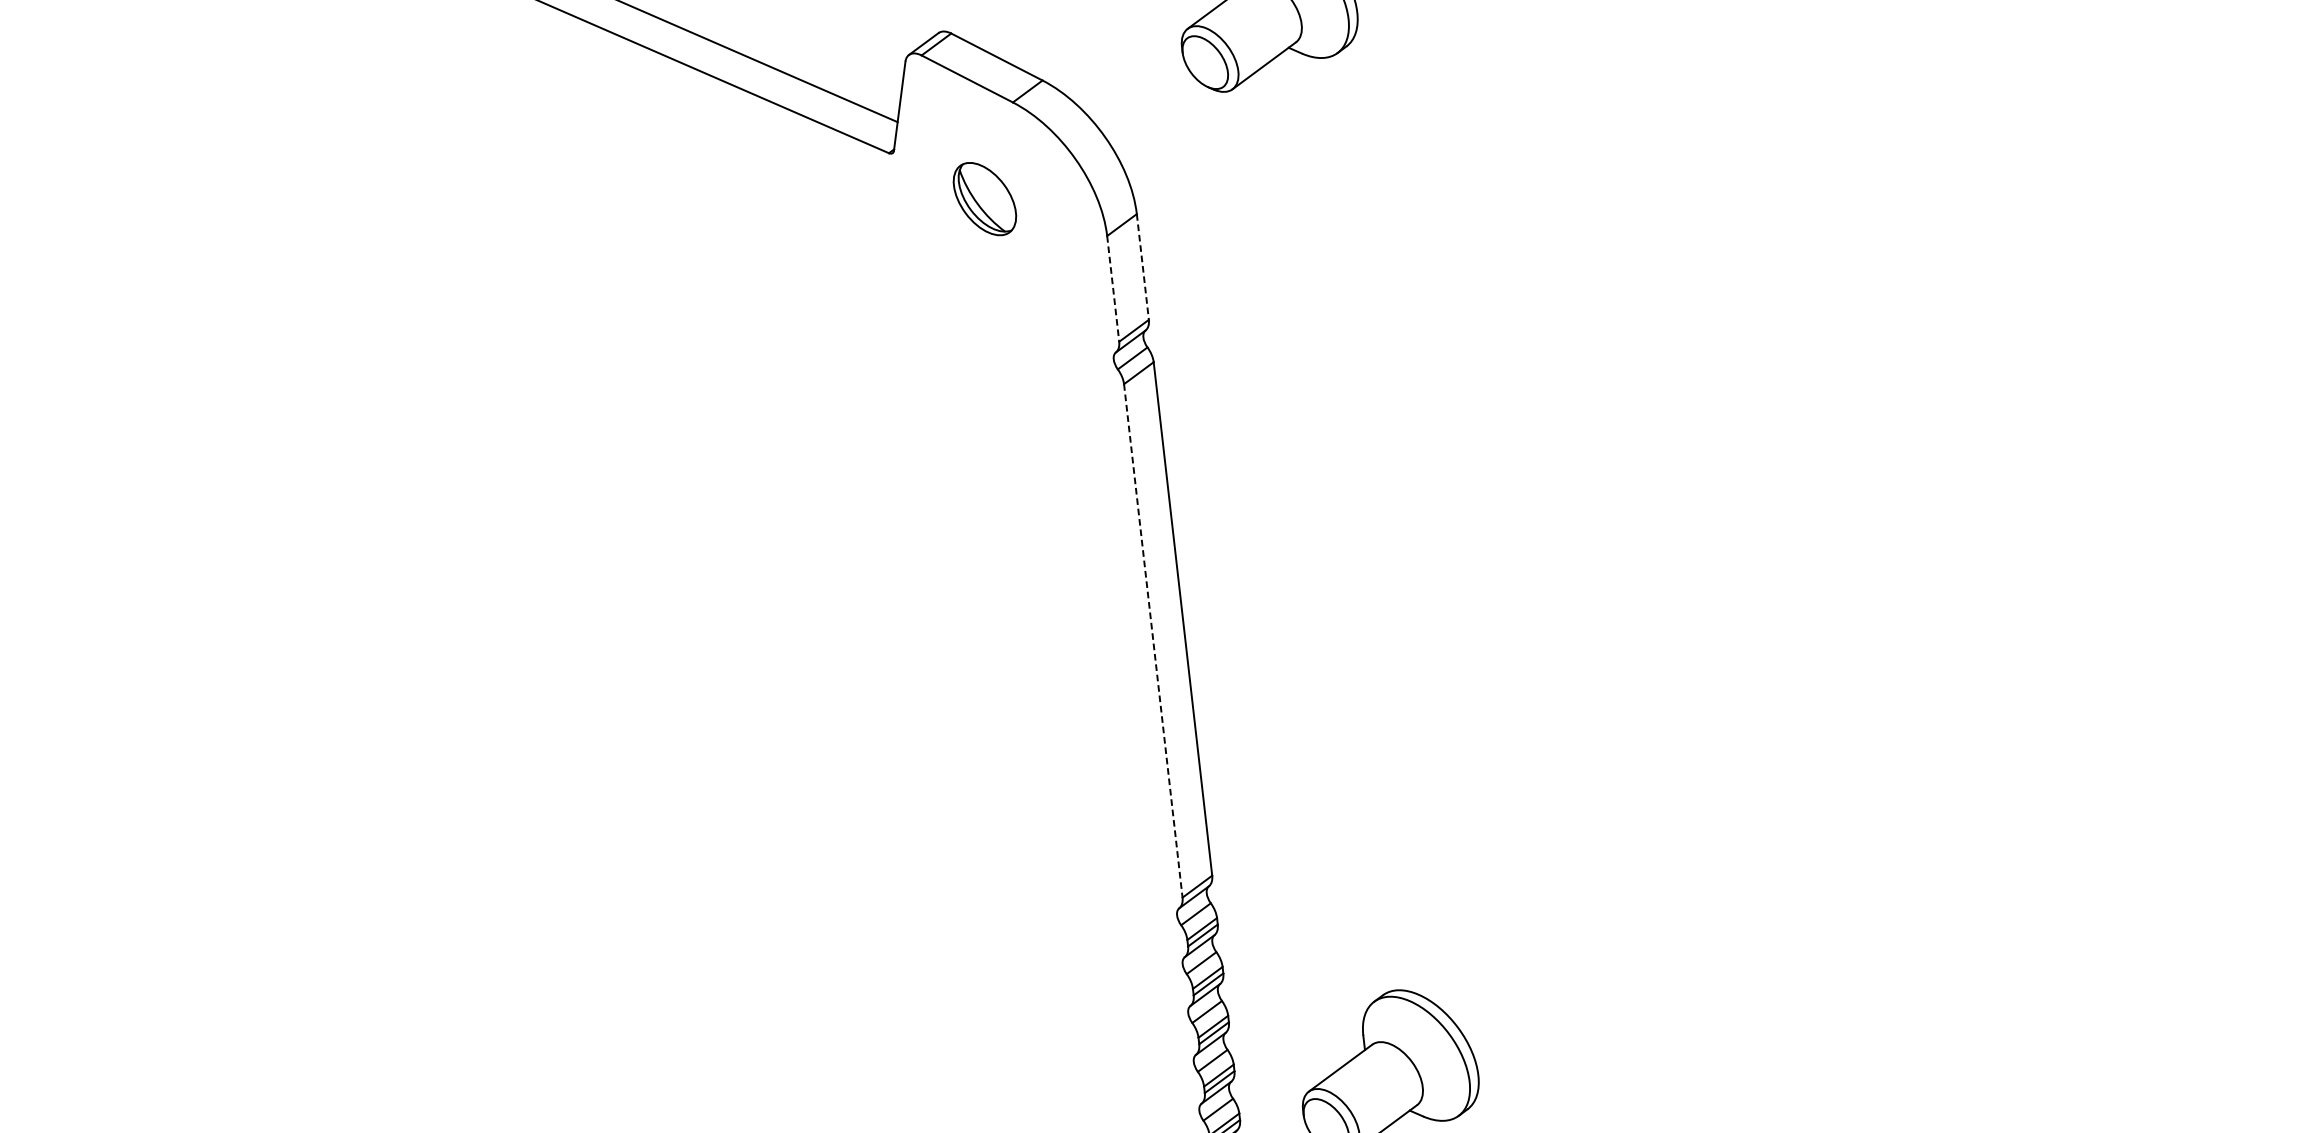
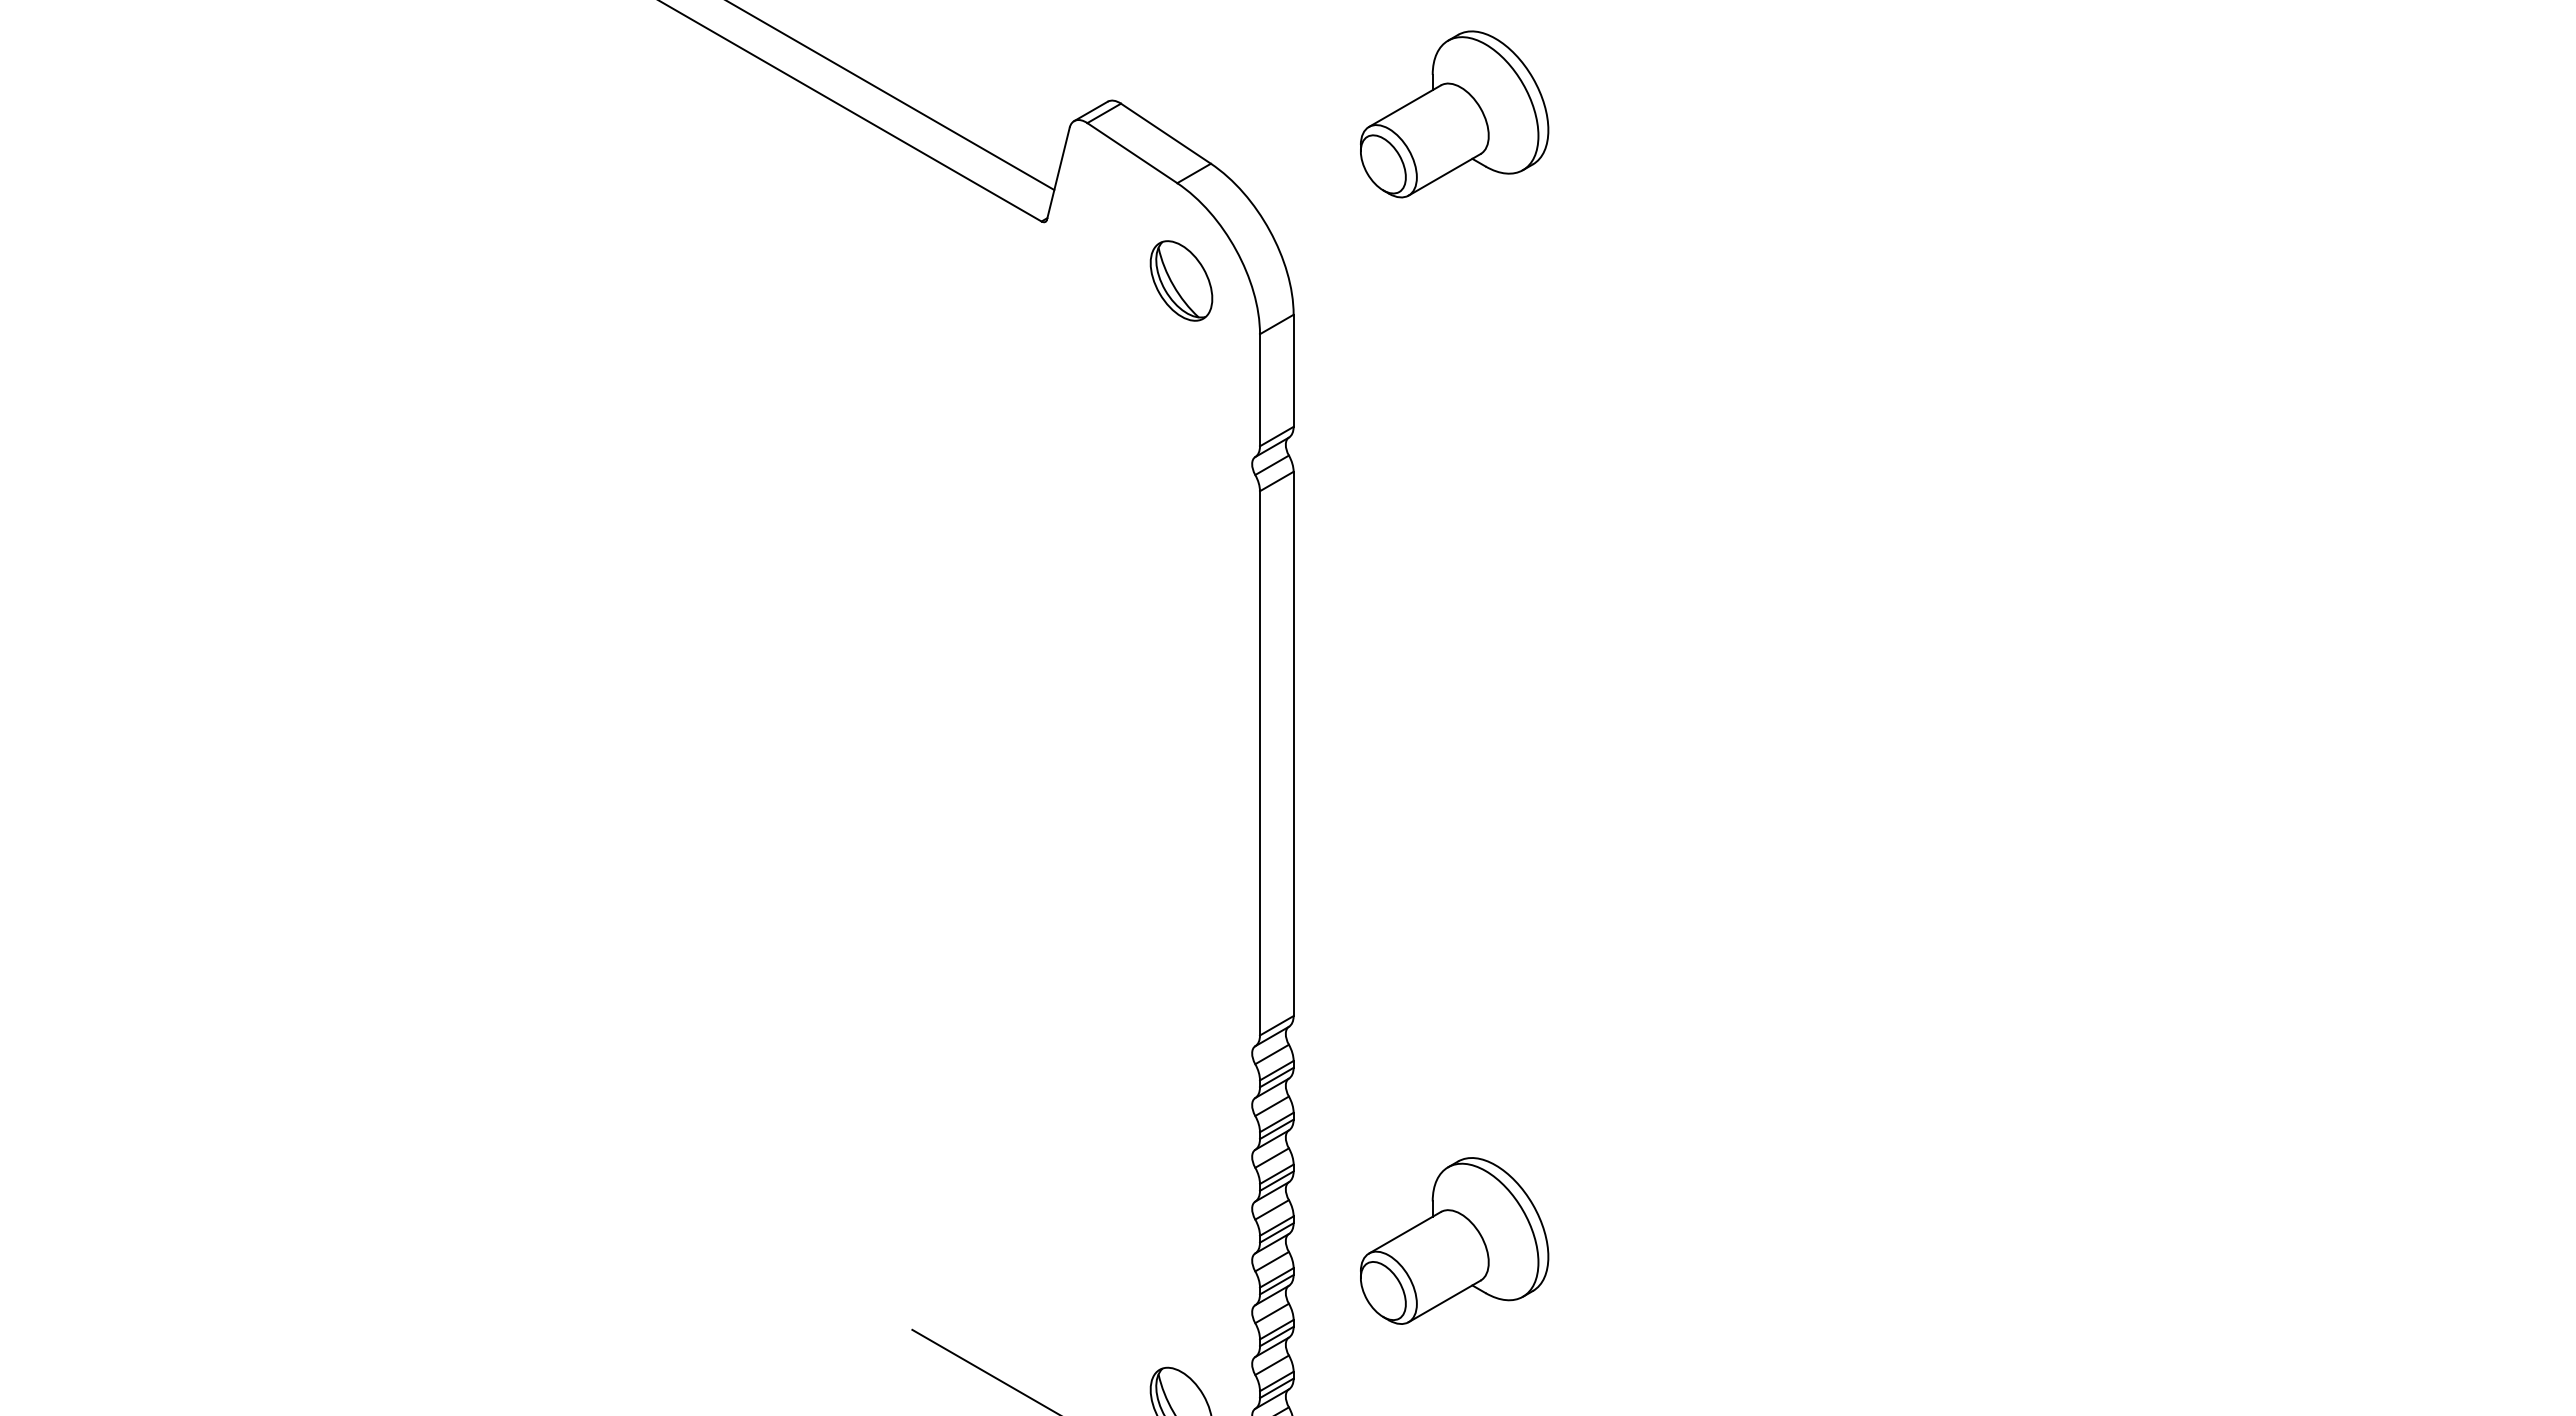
part: (984, 198) -> (1181, 280), moved
line: (1142, 267) -> (1293, 371), dashed -> solid
line: (1113, 289) -> (1260, 390), dashed -> solid
line: (1153, 641) -> (1260, 763), dashed -> solid

